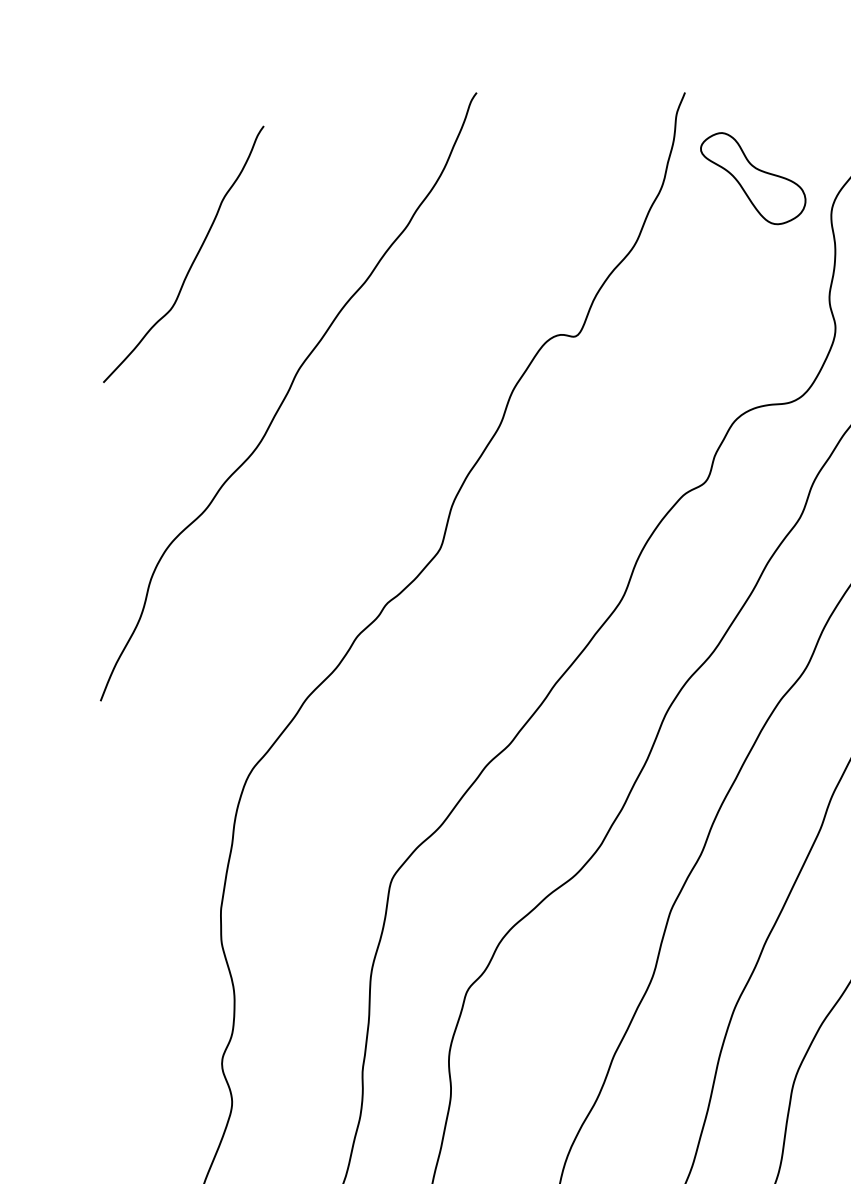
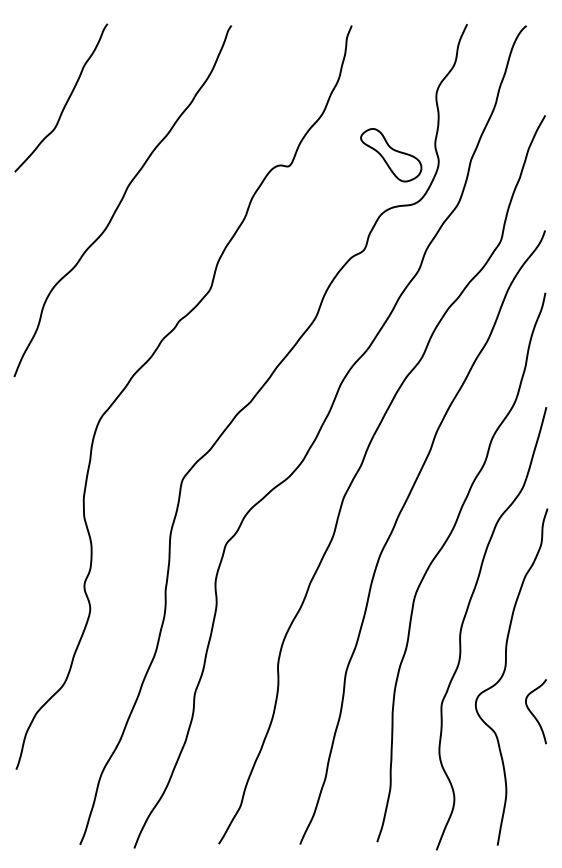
part: (753, 179) -> (391, 155), moved
curve: (192, 258) -> (66, 100), moved

